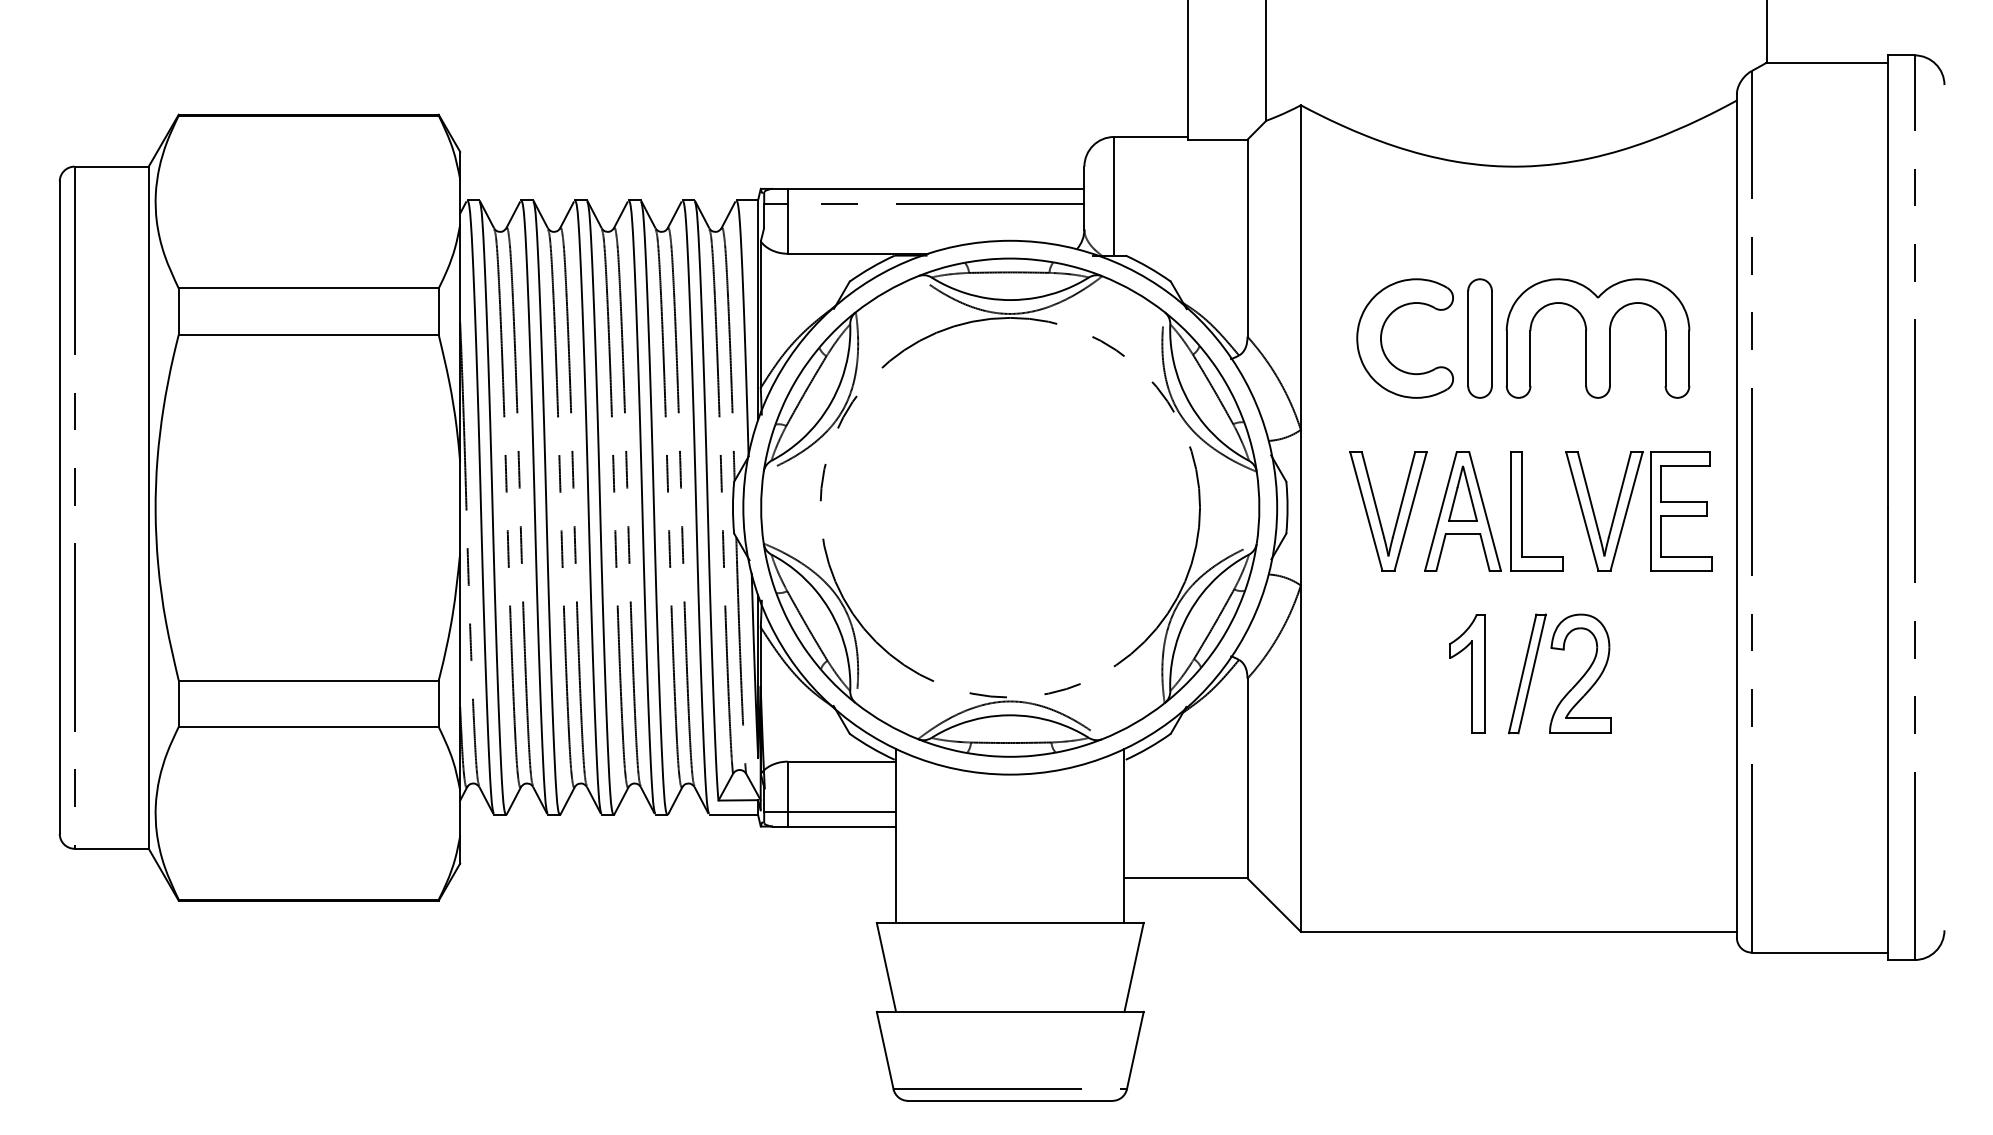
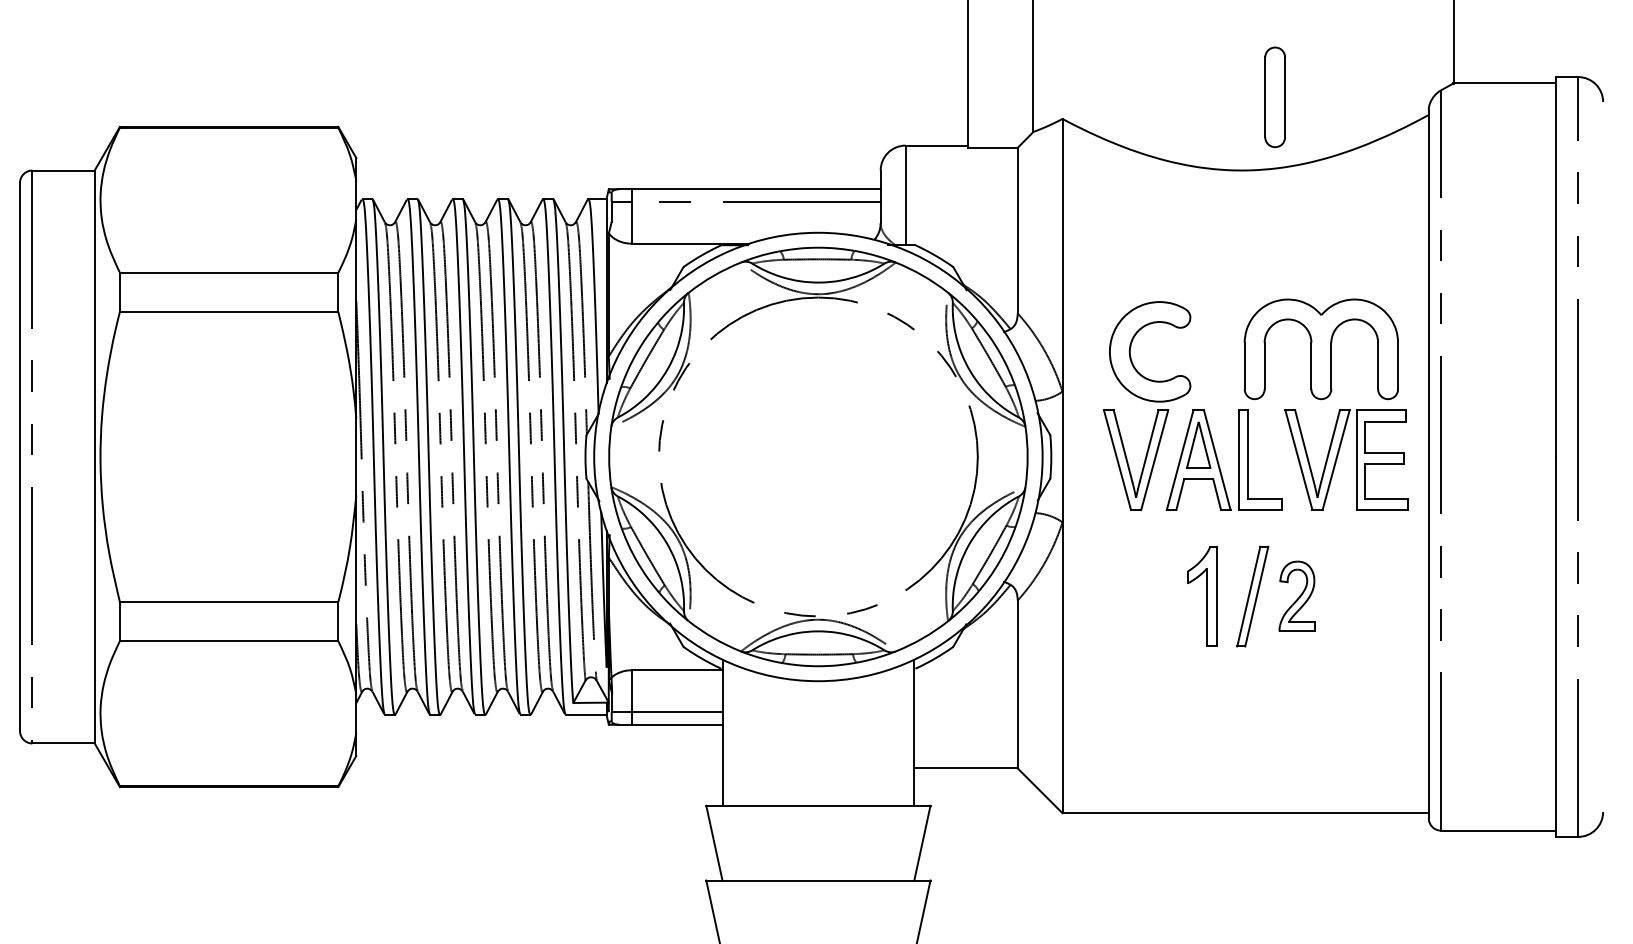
part: (1382, 334) -> (1131, 348), moved
part: (1479, 338) -> (1274, 97), moved
part: (1597, 338) -> (1320, 349), moved
part: (1580, 673) -> (1297, 596), size x0.7

